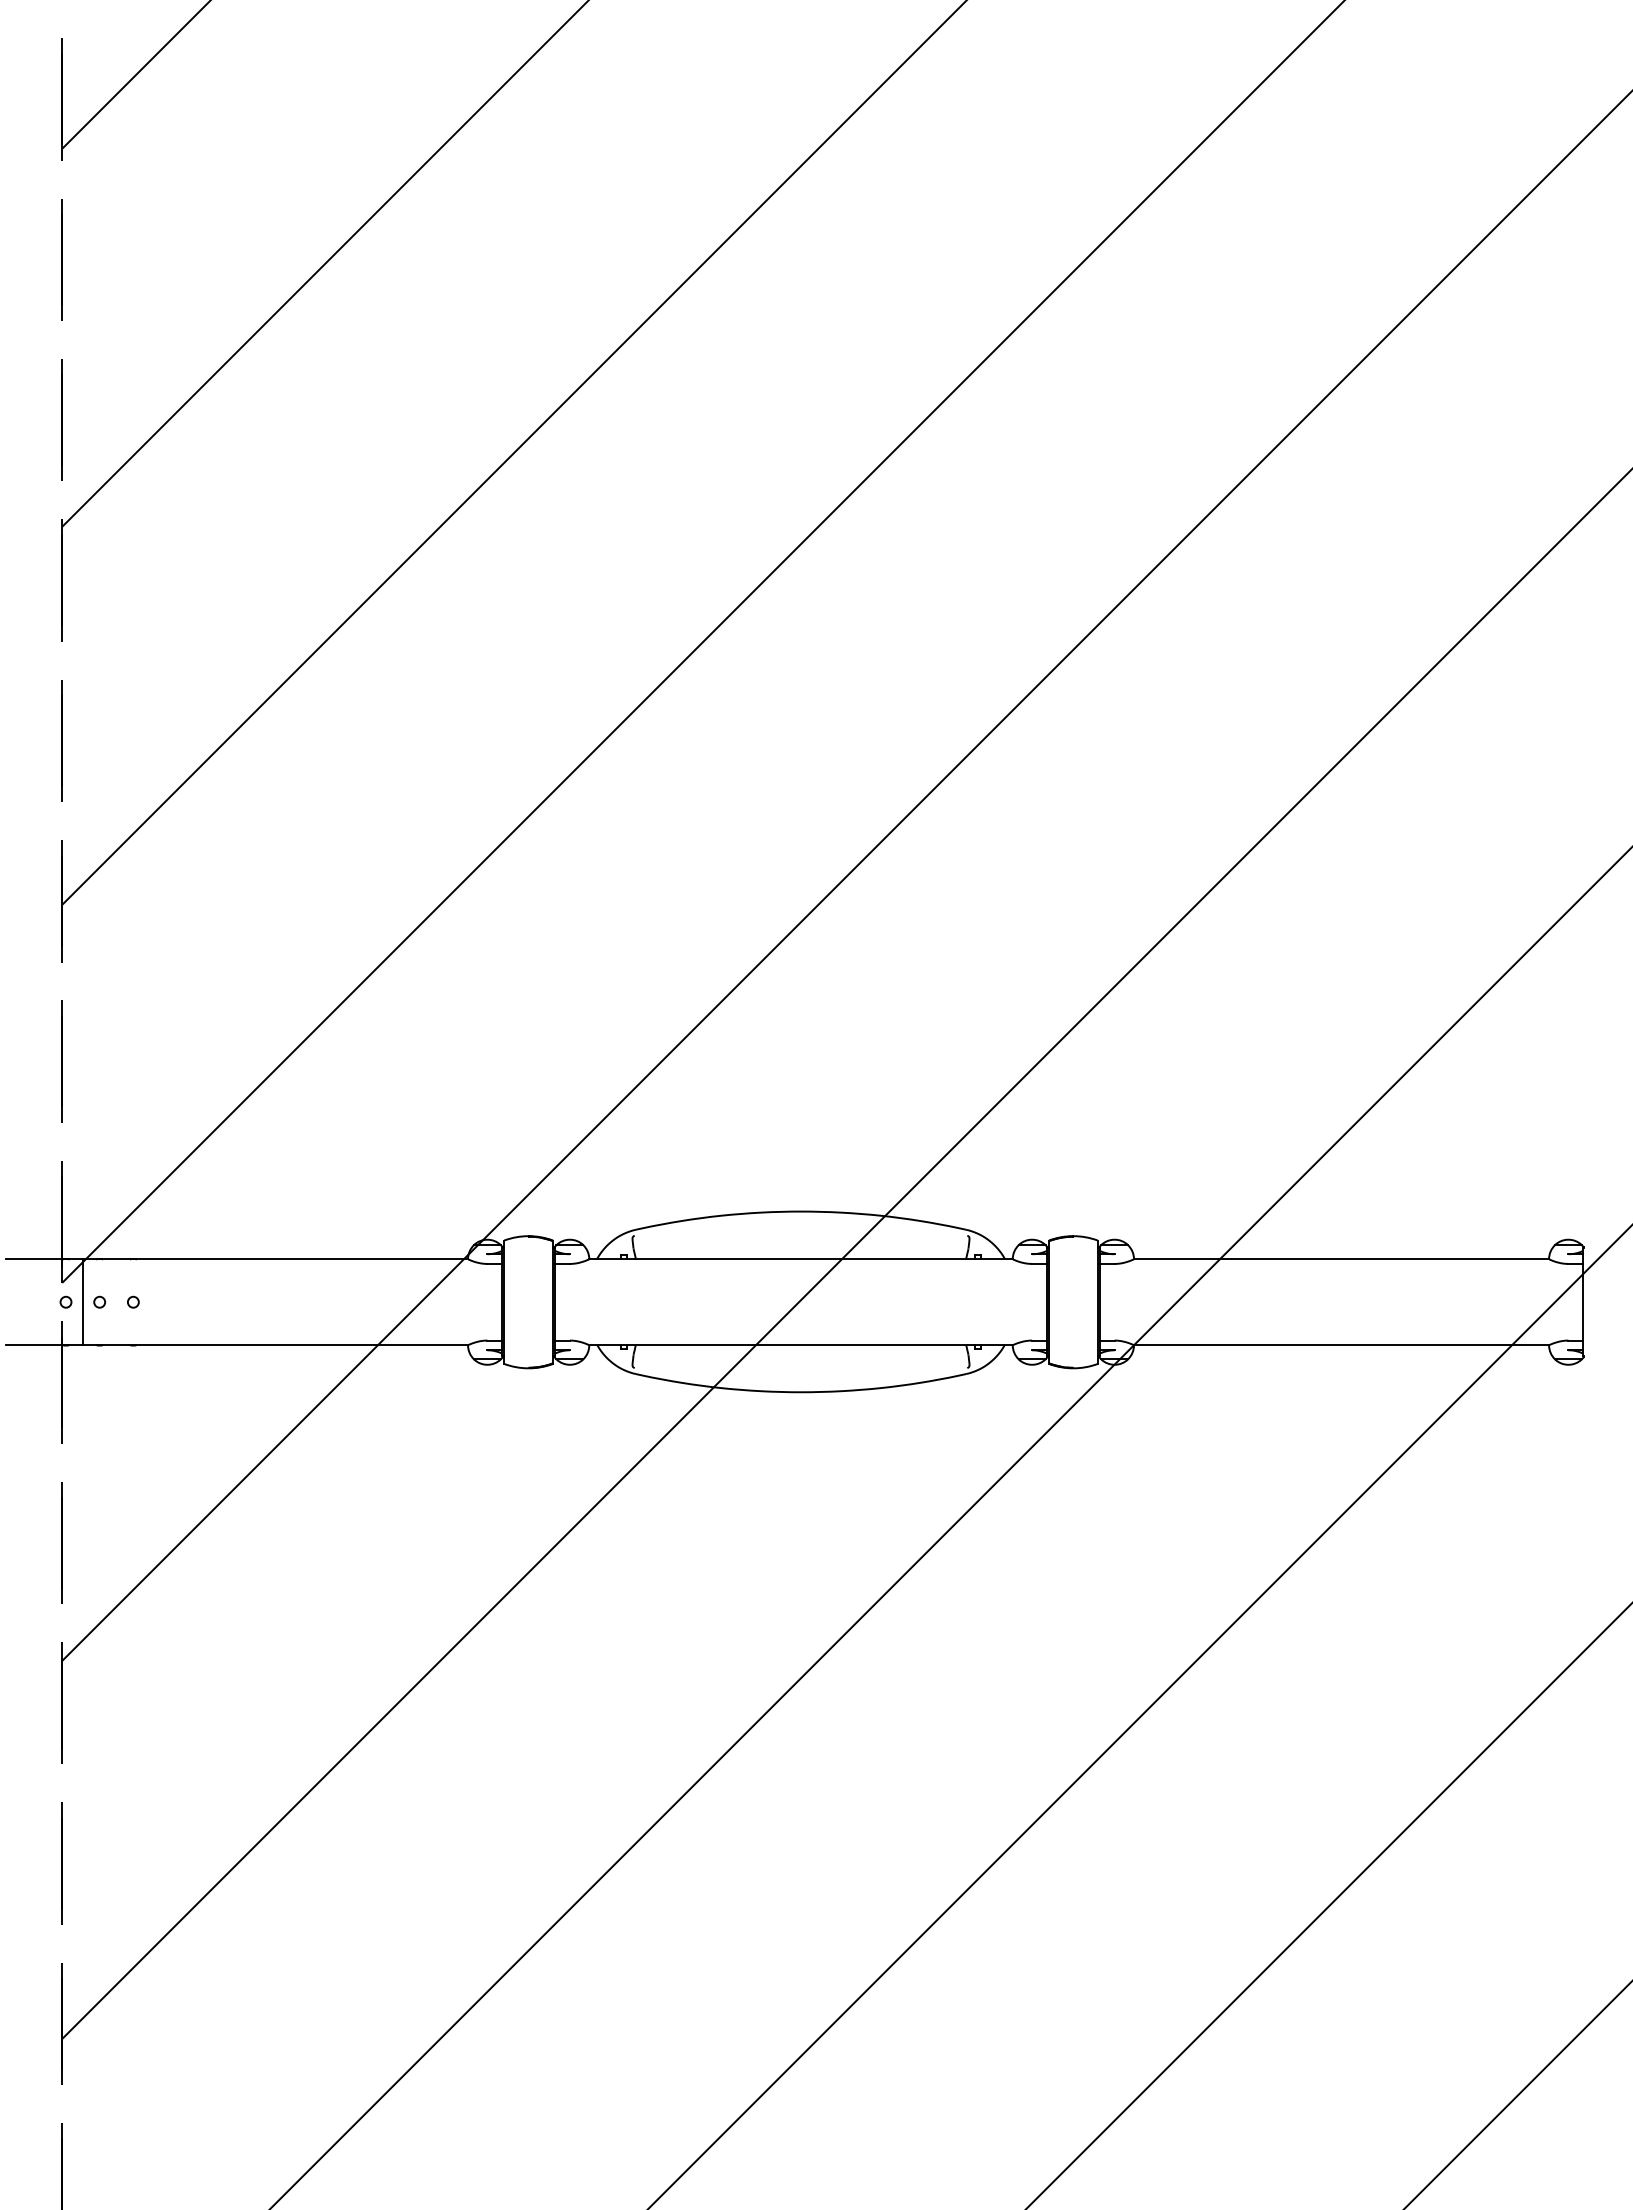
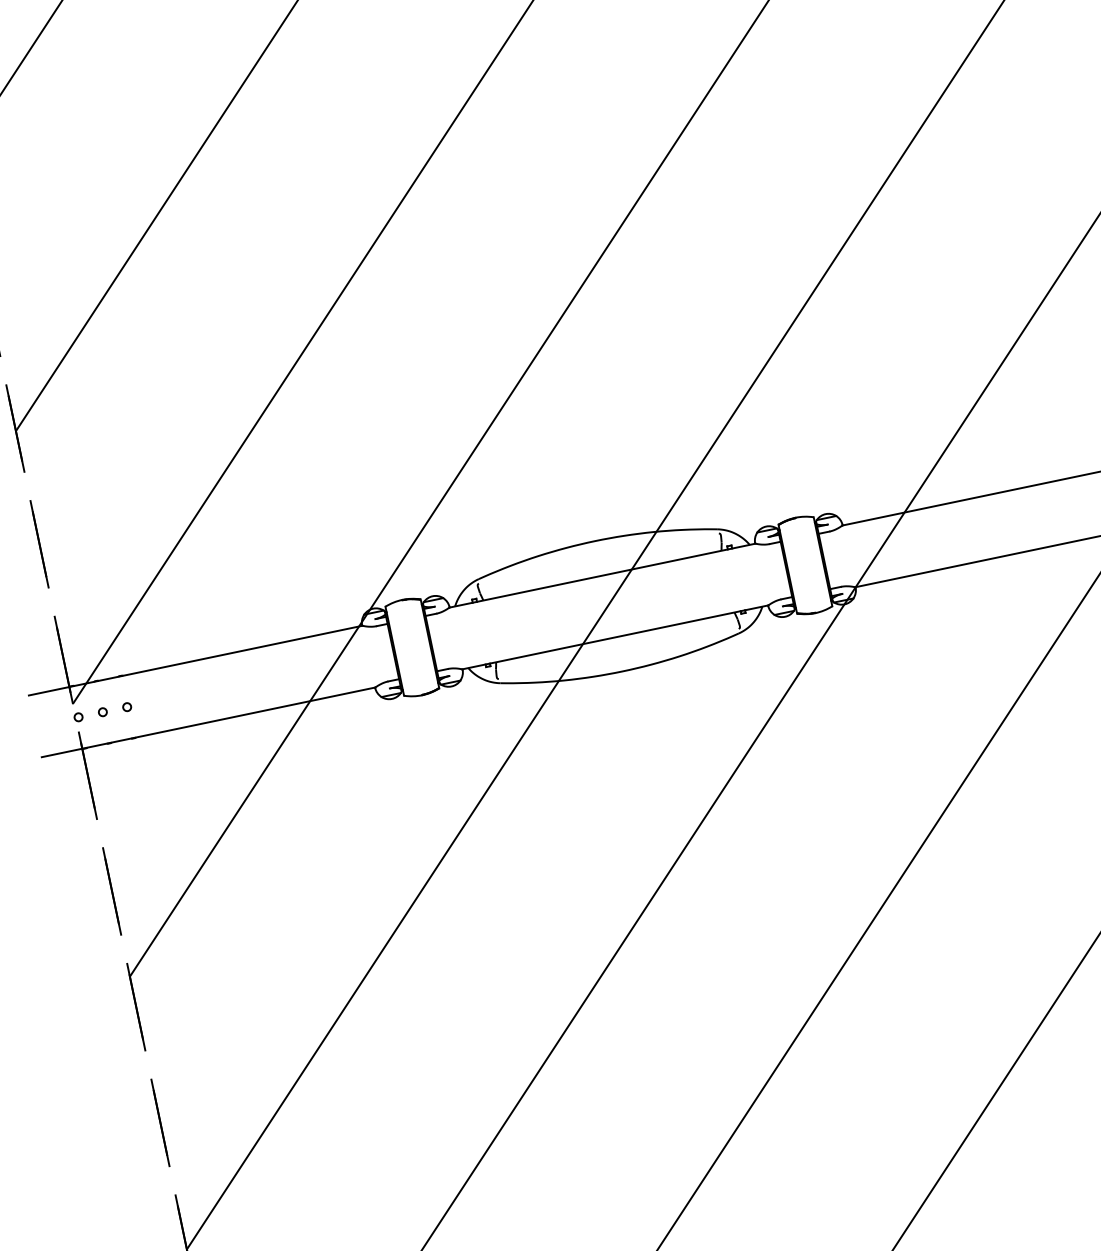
line: (82, 1302) -> (90, 715), removed

